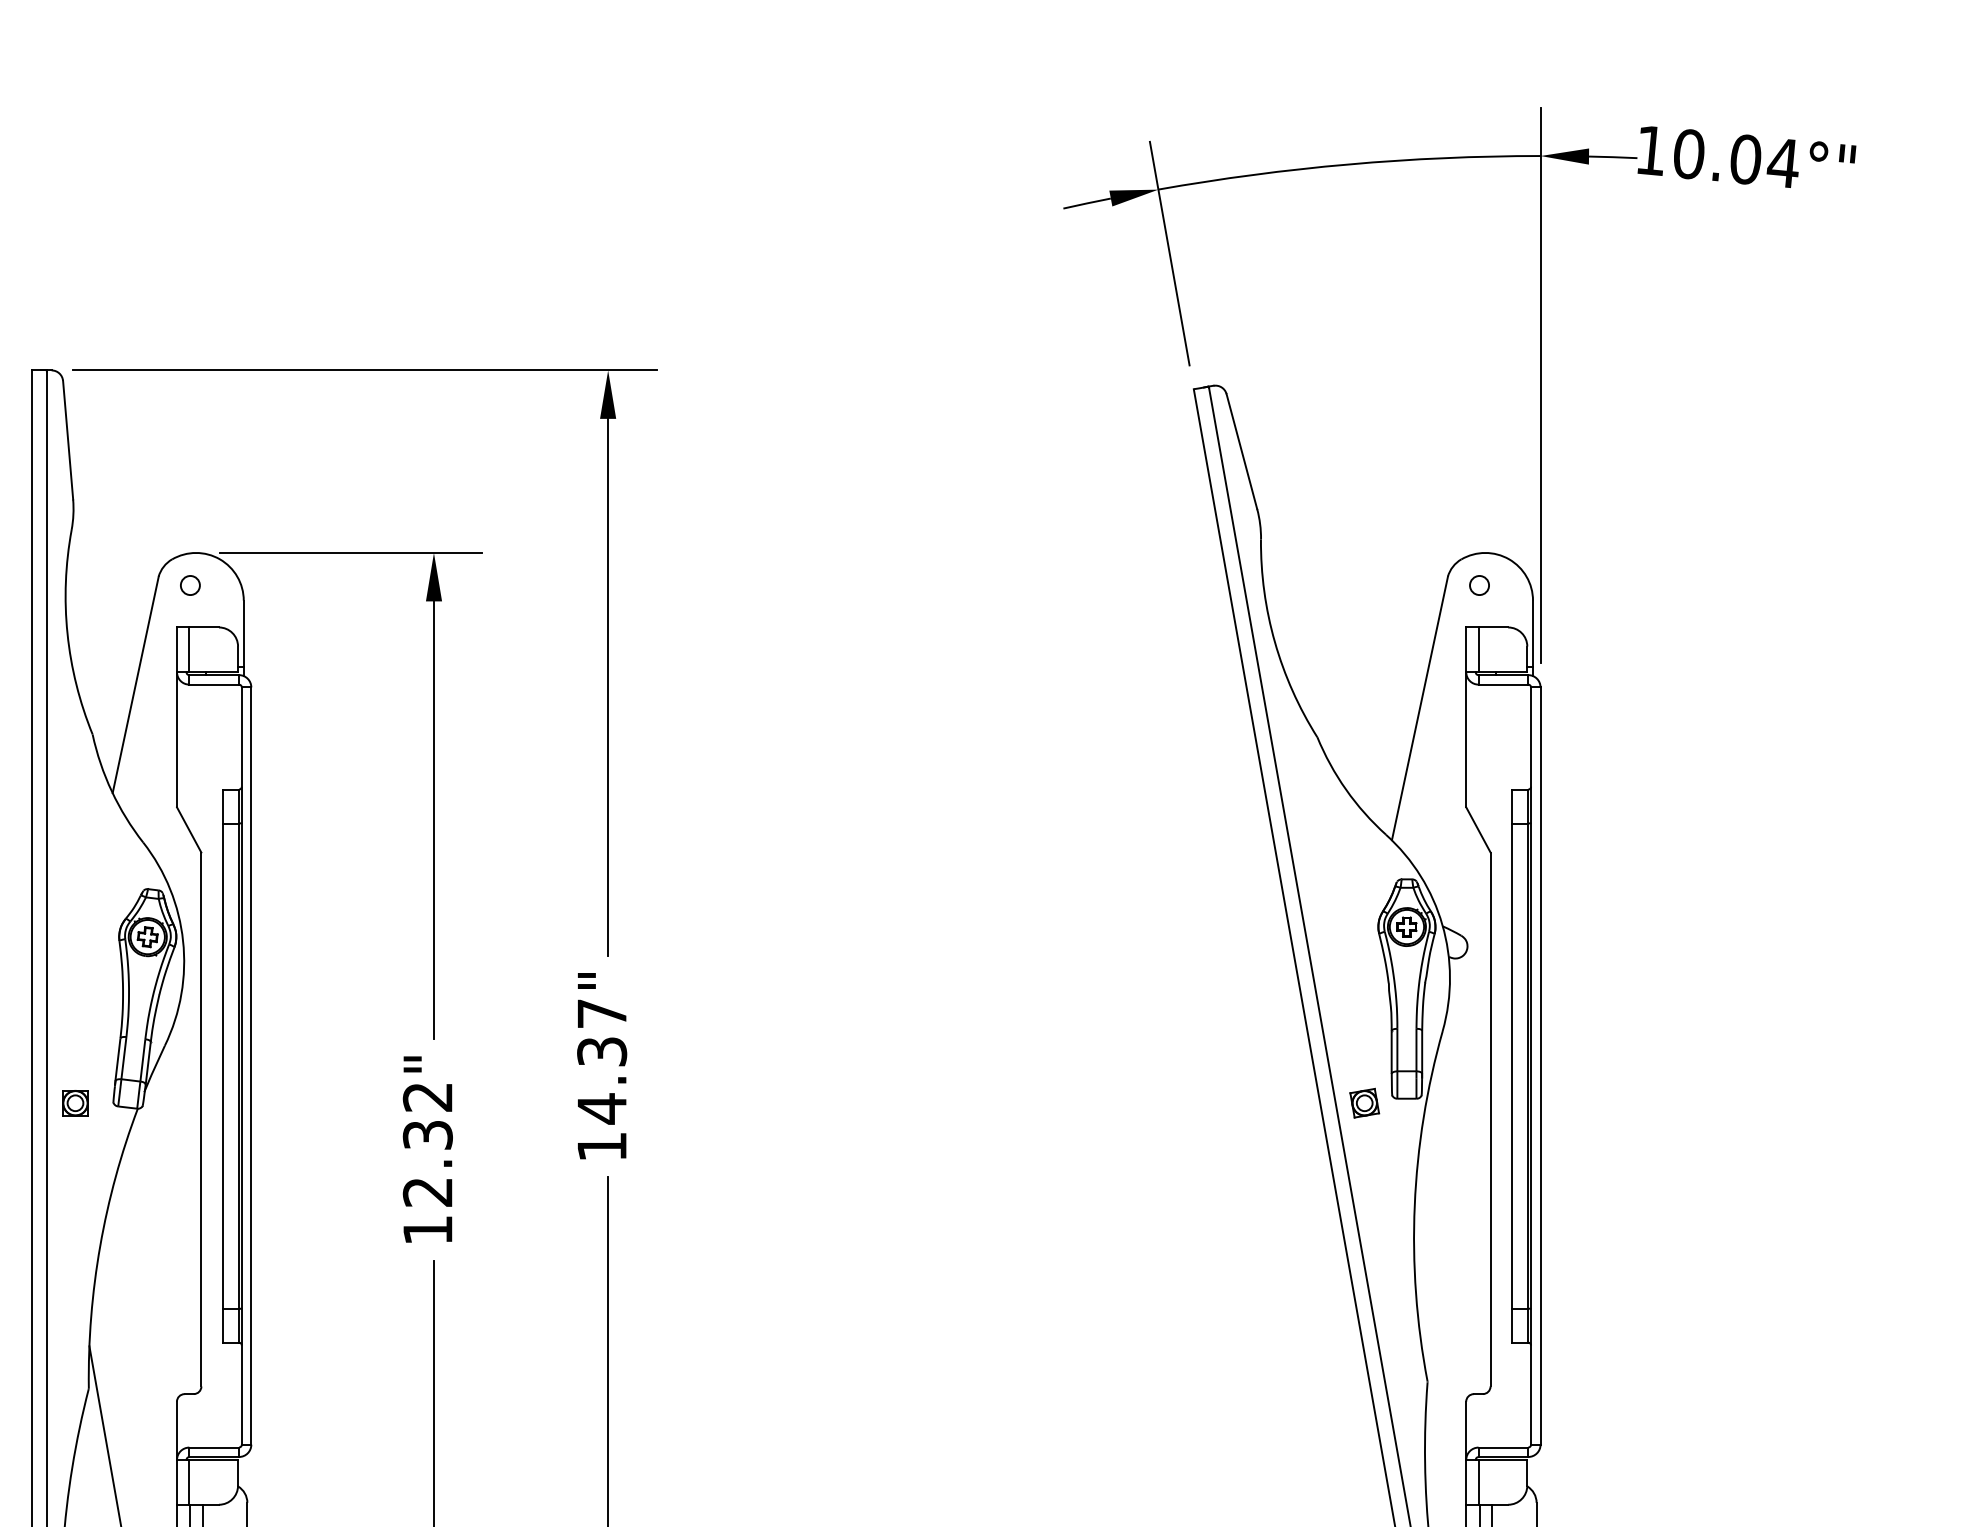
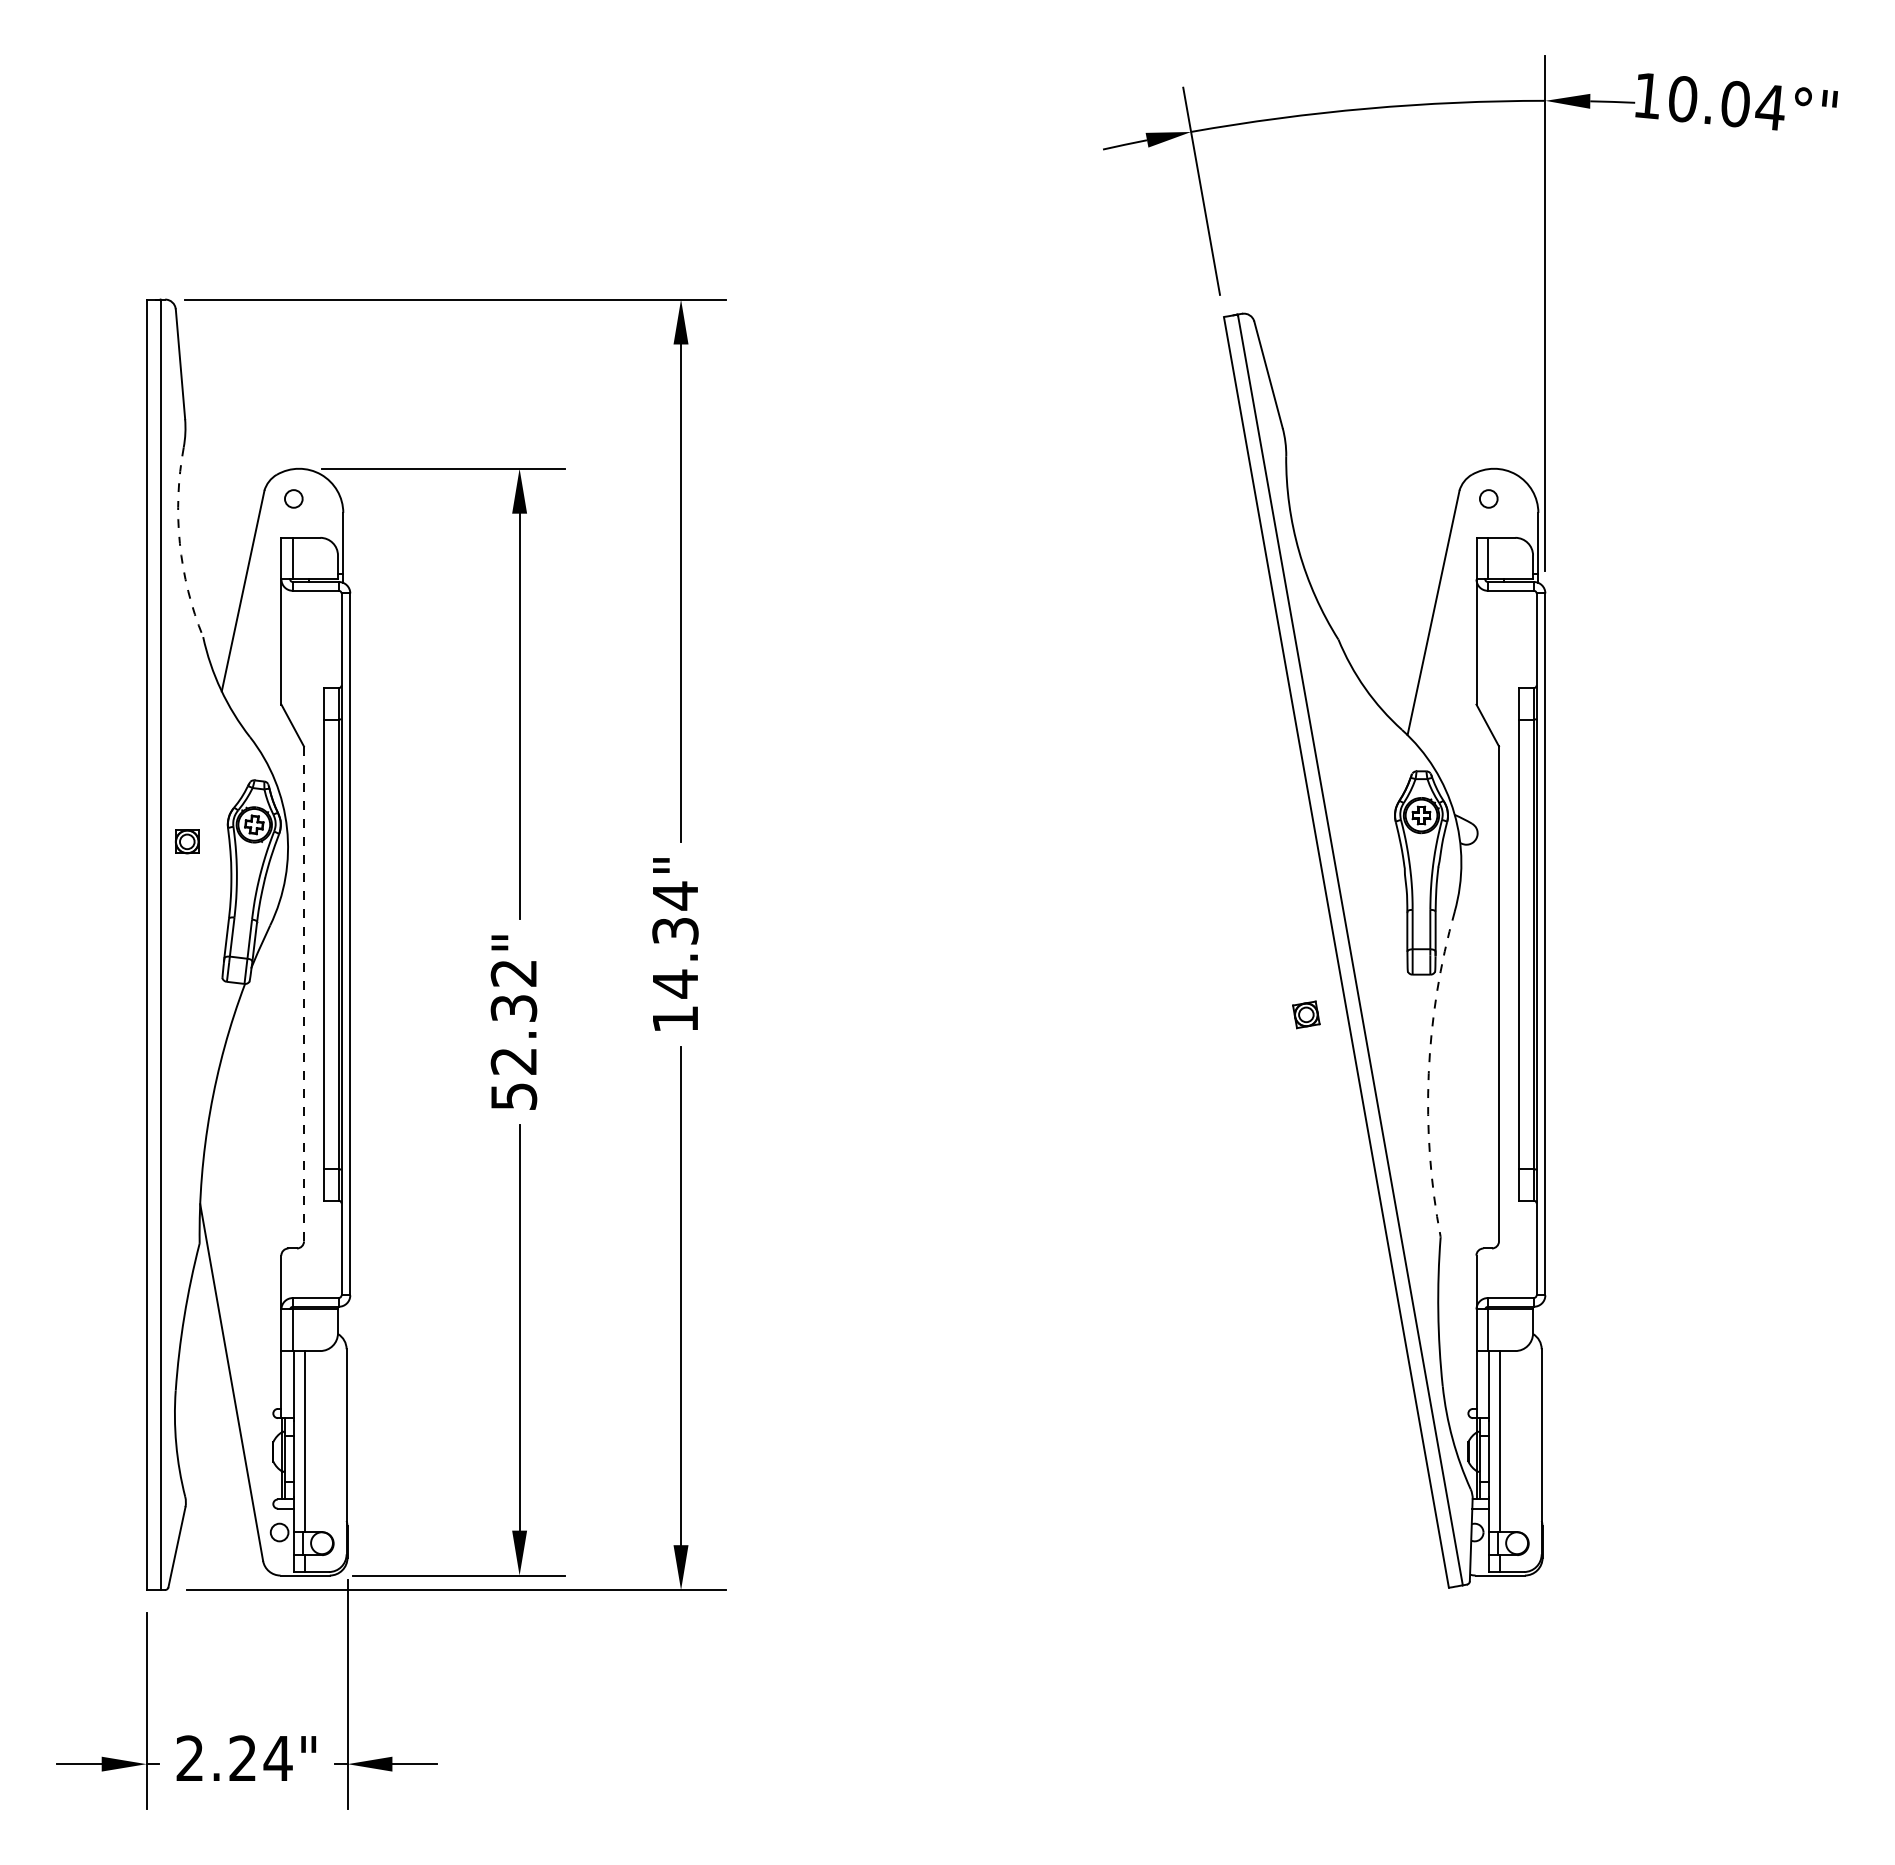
arc: (67, 633) -> (179, 543), solid -> dashed
text: (602, 1013) -> (675, 895), 14.37" -> 14.34"
part: (74, 1102) -> (186, 841), moved
part: (1364, 1102) -> (1306, 1014), moved
line: (200, 1119) -> (303, 993), solid -> dashed
arc: (1414, 1205) -> (1428, 1073), solid -> dashed
text: (428, 1230) -> (514, 1096), 12.32" -> 52.32"

